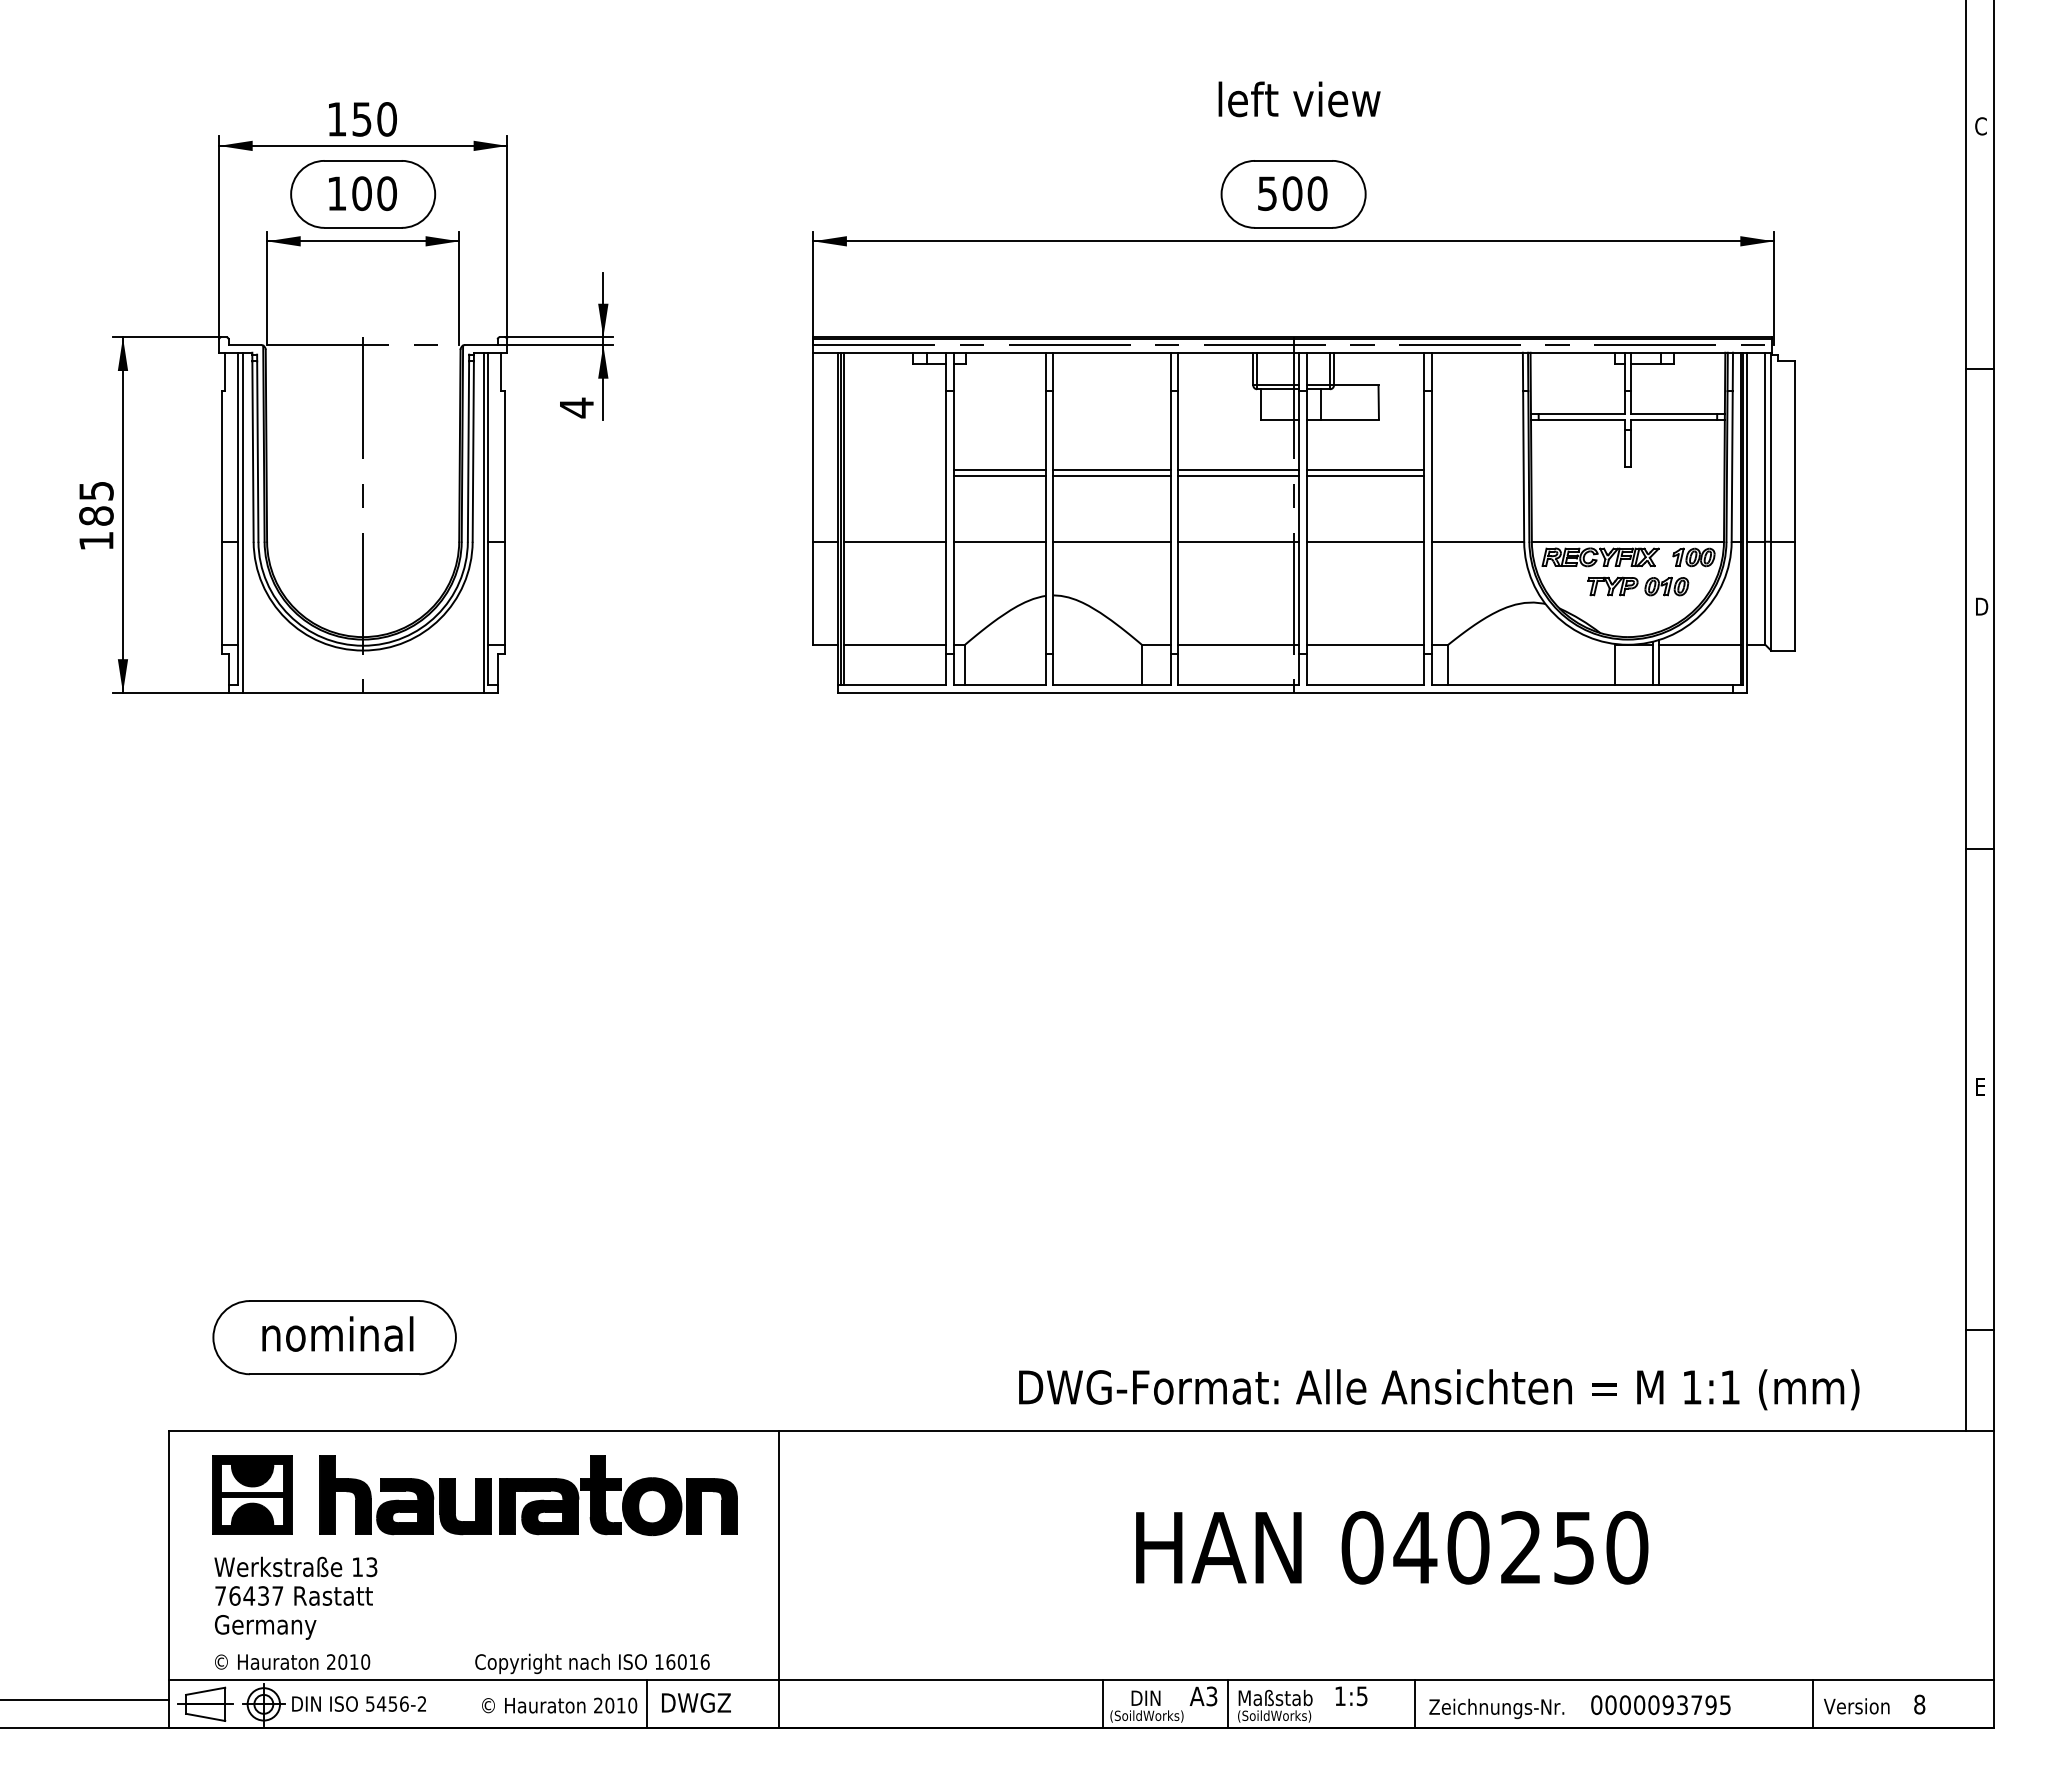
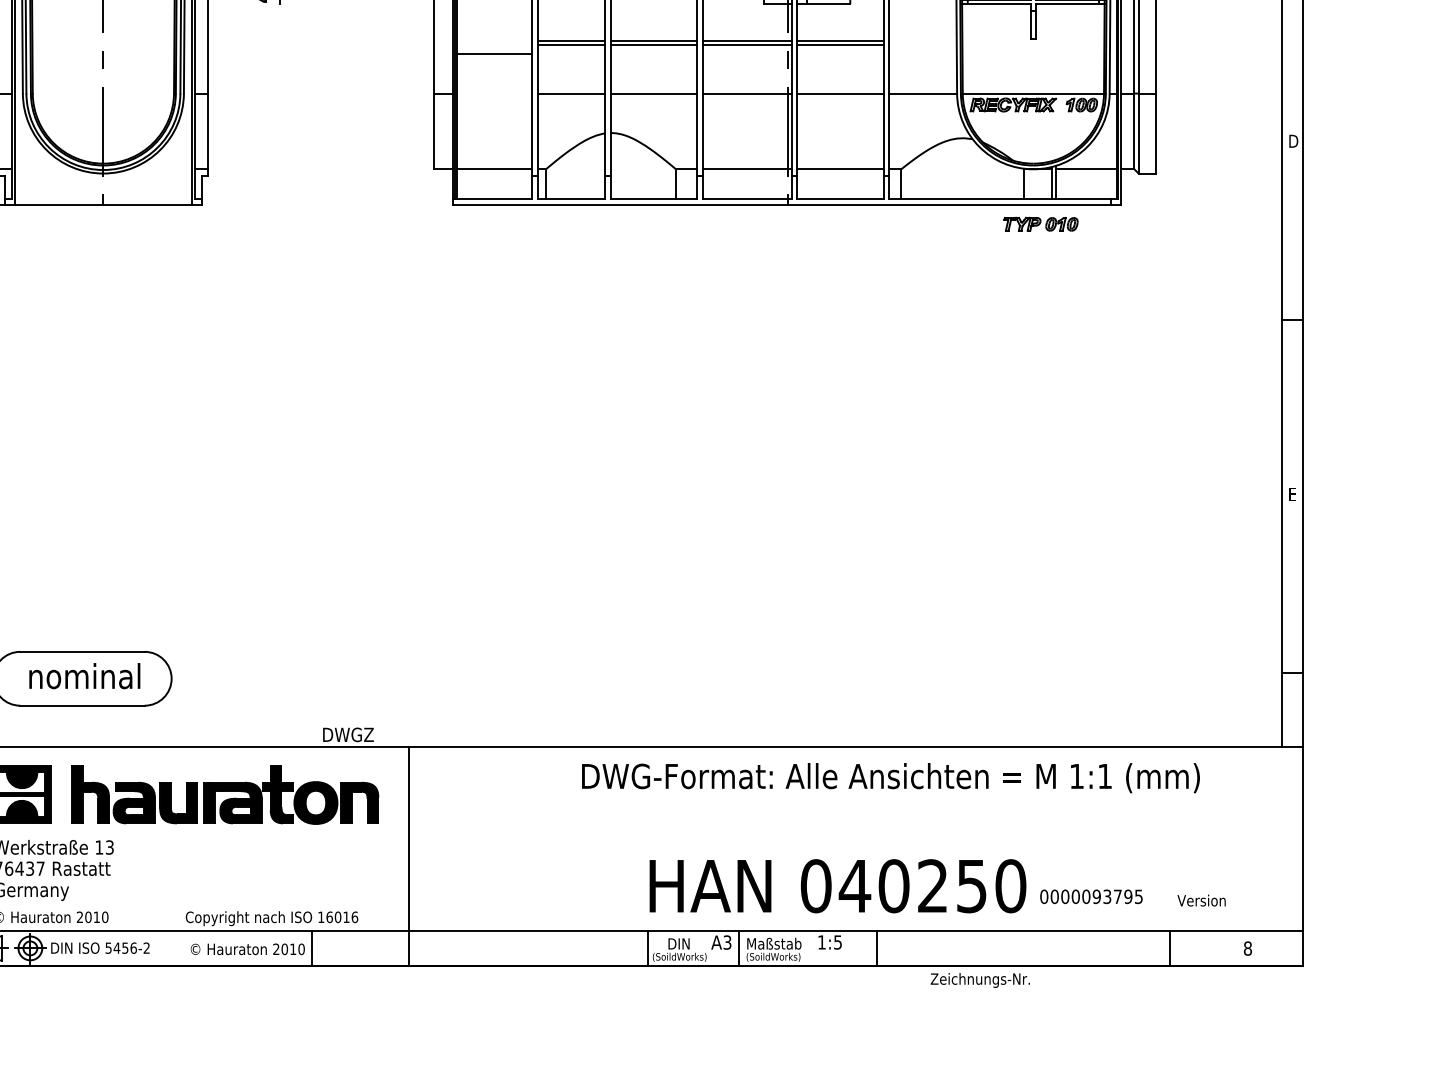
line: (894, 541) -> (494, 53), moved
part: (1638, 586) -> (1041, 224), moved
text: (1439, 1389) -> (891, 777), moved
text: (1392, 1547) -> (838, 886), moved
text: (696, 1702) -> (348, 734), moved
text: (1660, 1705) -> (1091, 897), moved
text: (1856, 1706) -> (1201, 900), moved
text: (1496, 1708) -> (980, 980), moved

